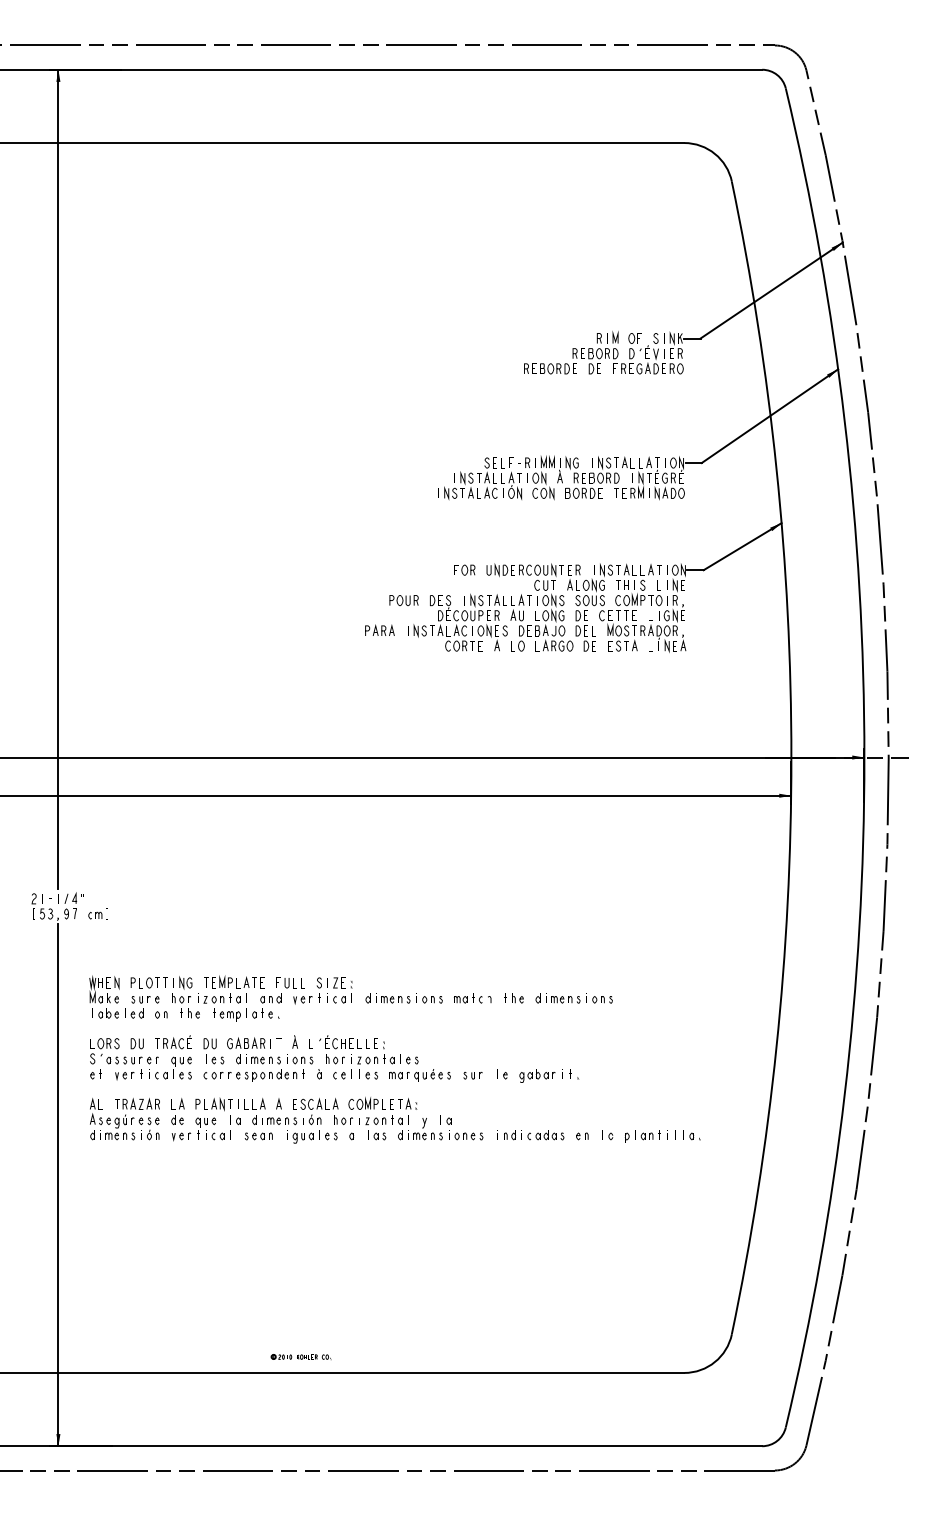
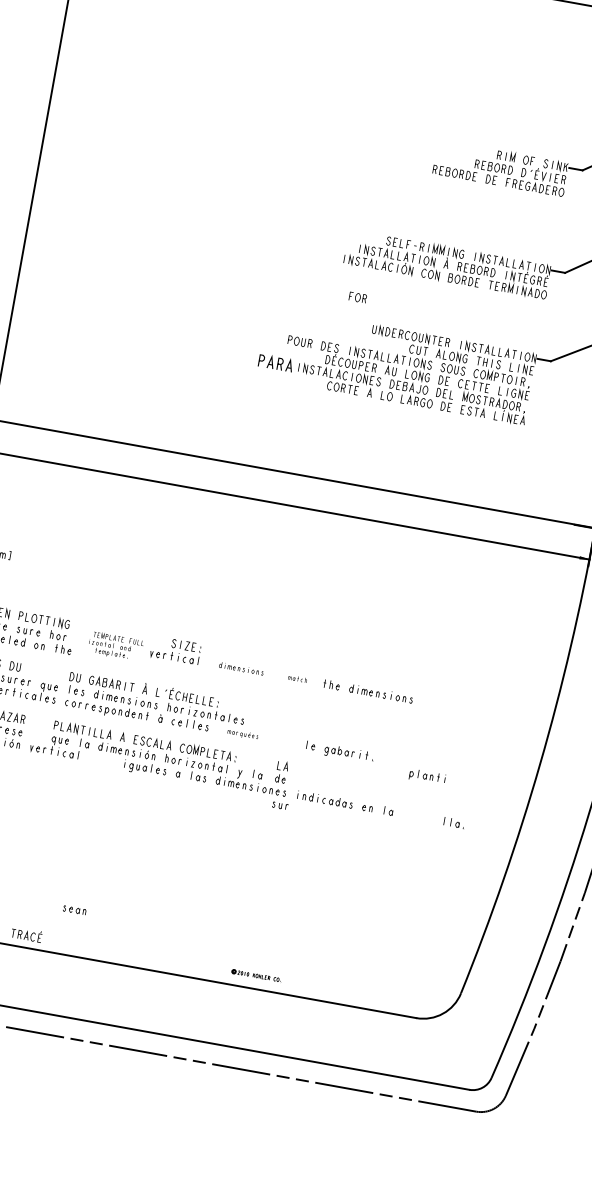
part: (464, 569) -> (357, 297), moved
part: (379, 629) -> (275, 362), size x1.4
part: (251, 998) -> (115, 646), size x0.6
part: (403, 998) -> (240, 668), size x0.7
part: (472, 998) -> (297, 679), size x0.6
part: (173, 1042) -> (26, 934), moved
part: (419, 1075) -> (242, 734), size x0.6
part: (472, 1075) -> (279, 805), moved
part: (177, 1111) -> (281, 772), moved
part: (258, 1136) -> (74, 910), moved
part: (645, 1136) -> (426, 776), moved
part: (300, 1357) -> (255, 976), moved

